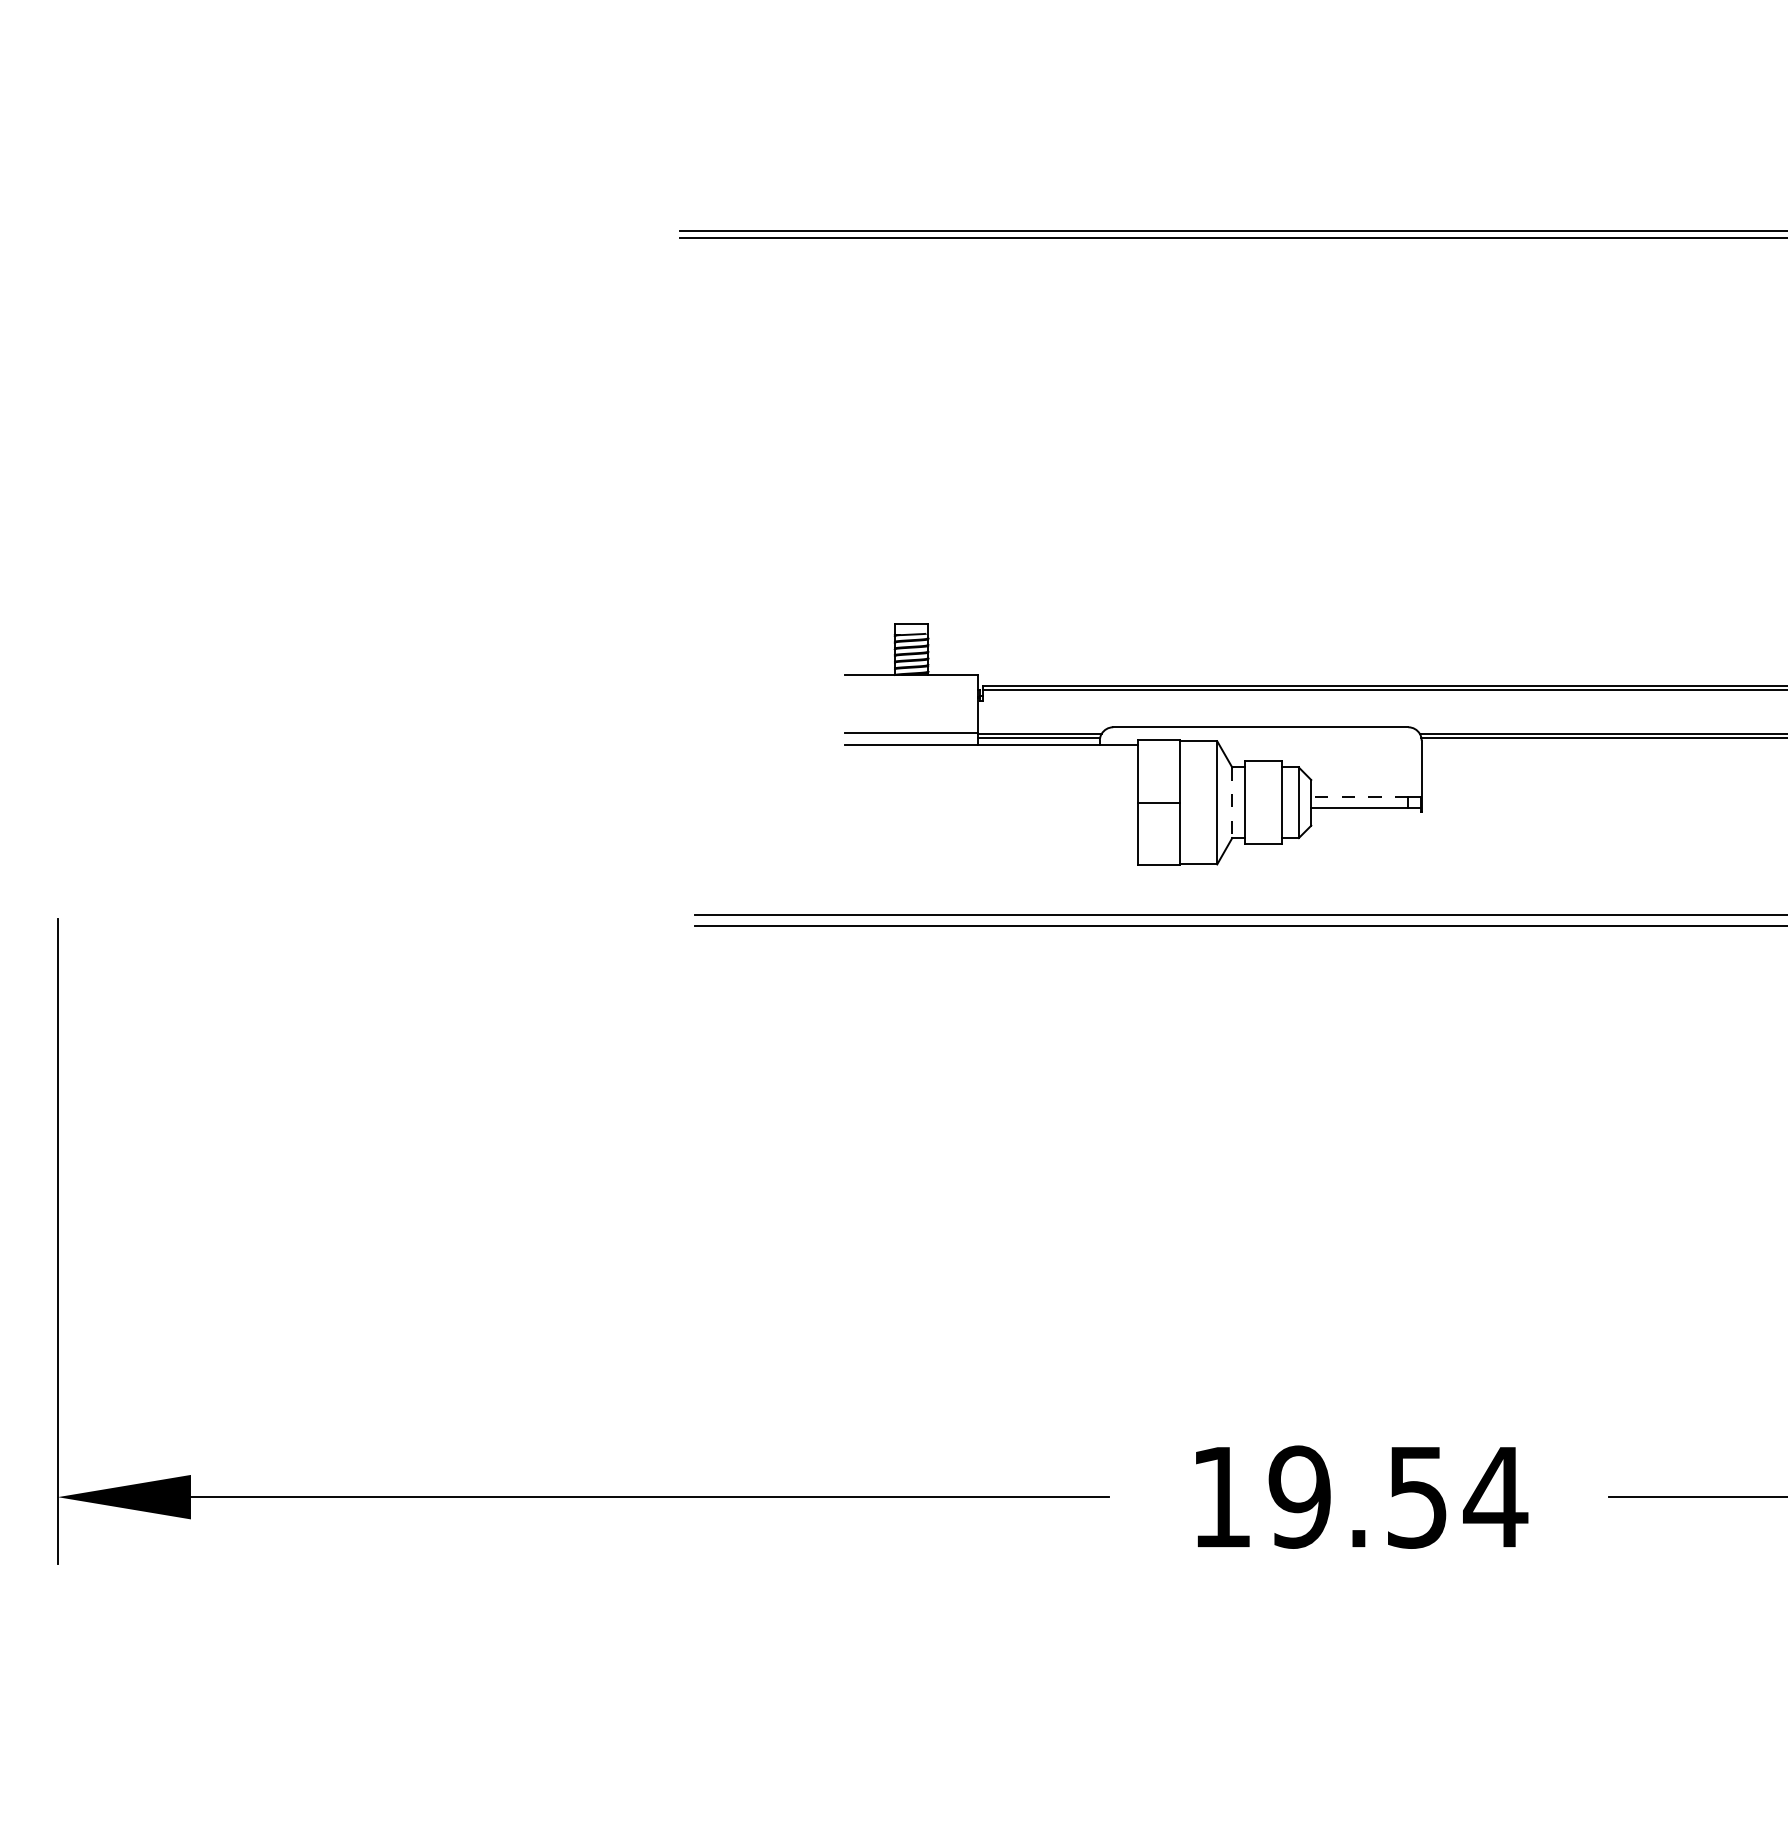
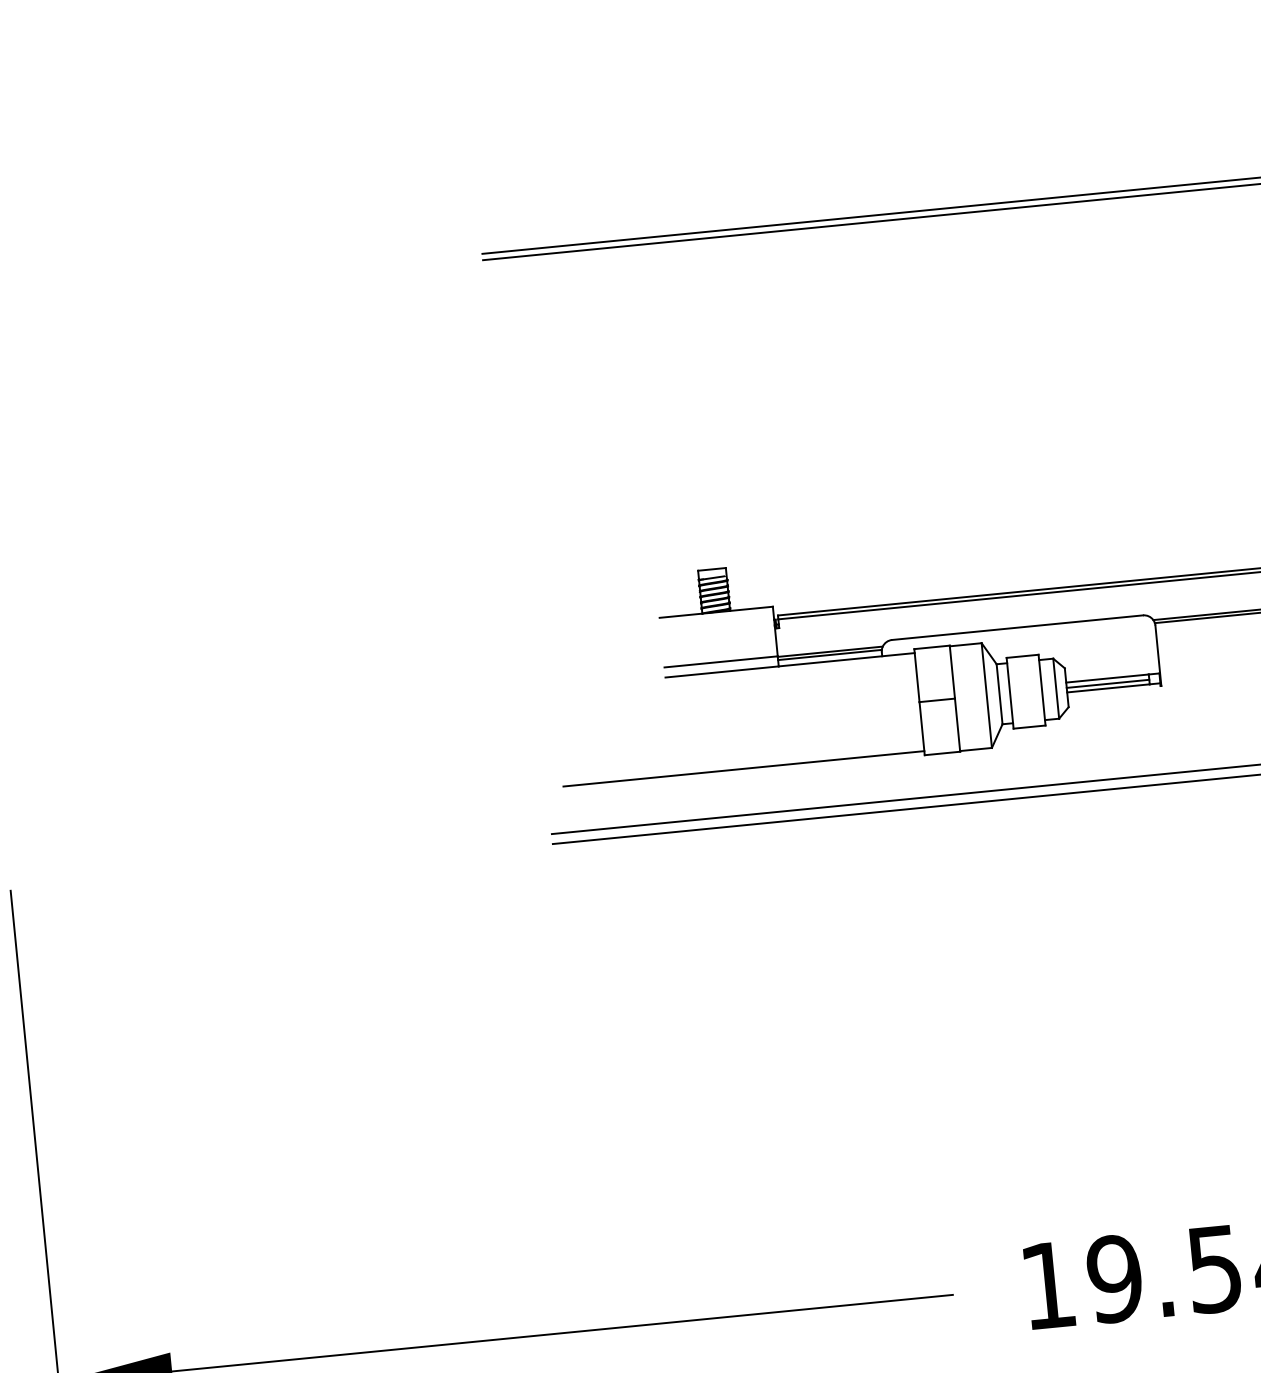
line: (1359, 796) -> (1107, 678), dashed -> solid
line: (1232, 803) -> (999, 694), dashed -> solid
line: (1359, 803) -> (1107, 684), added
line: (925, 860) -> (743, 768), added

